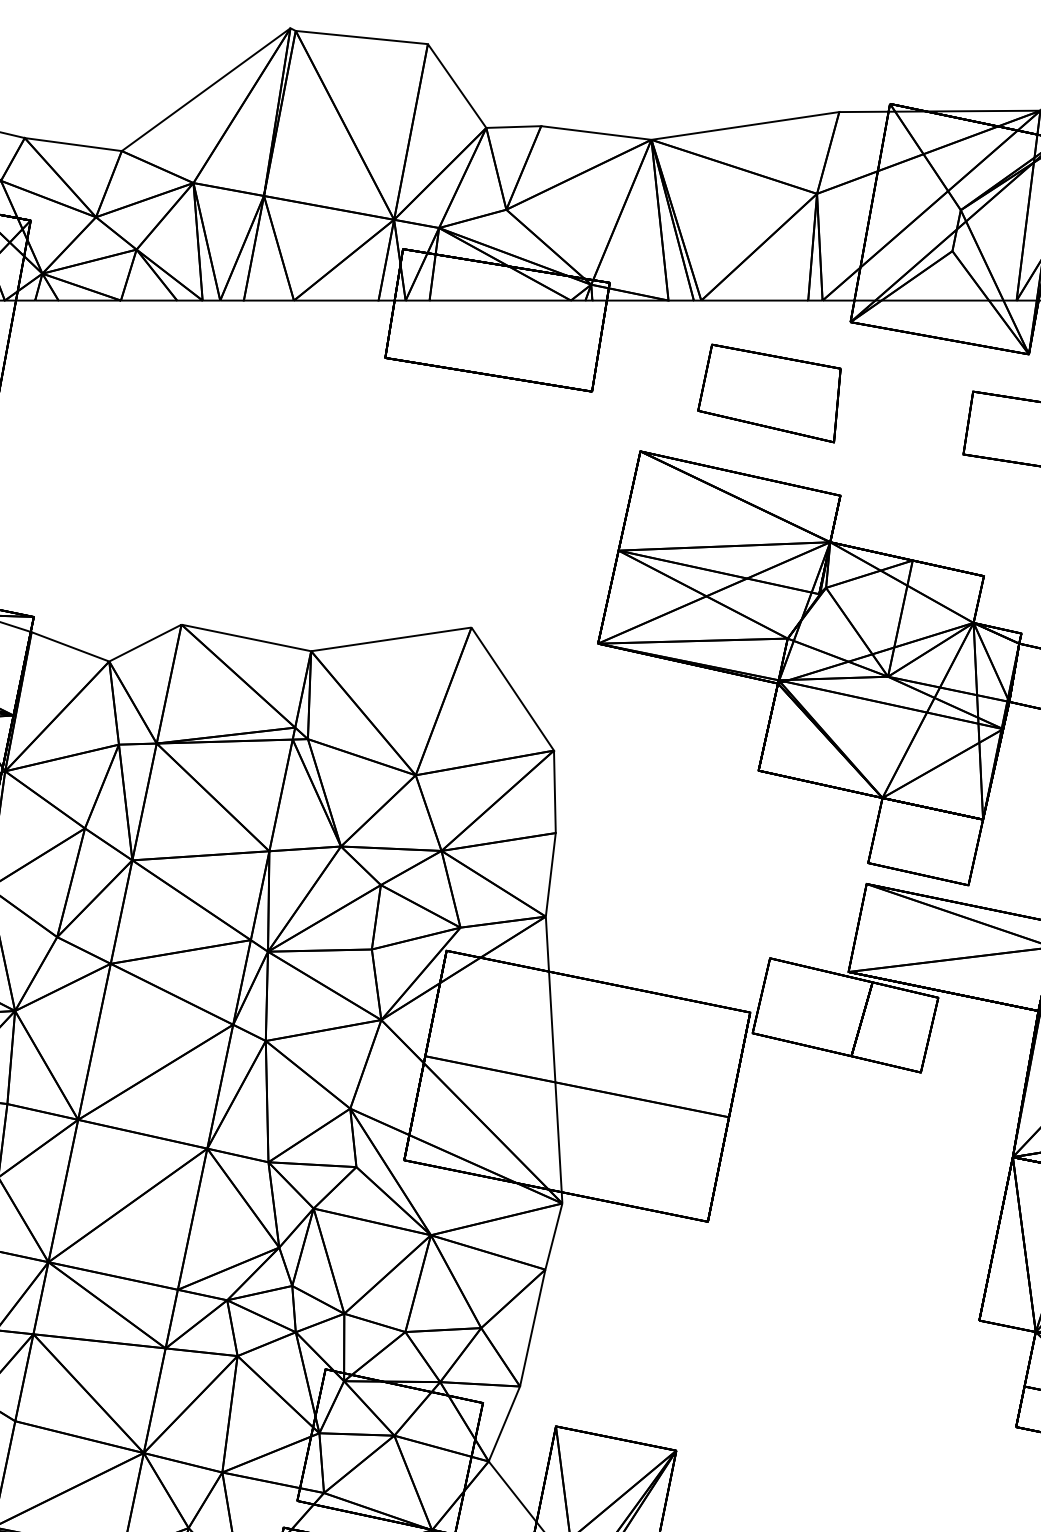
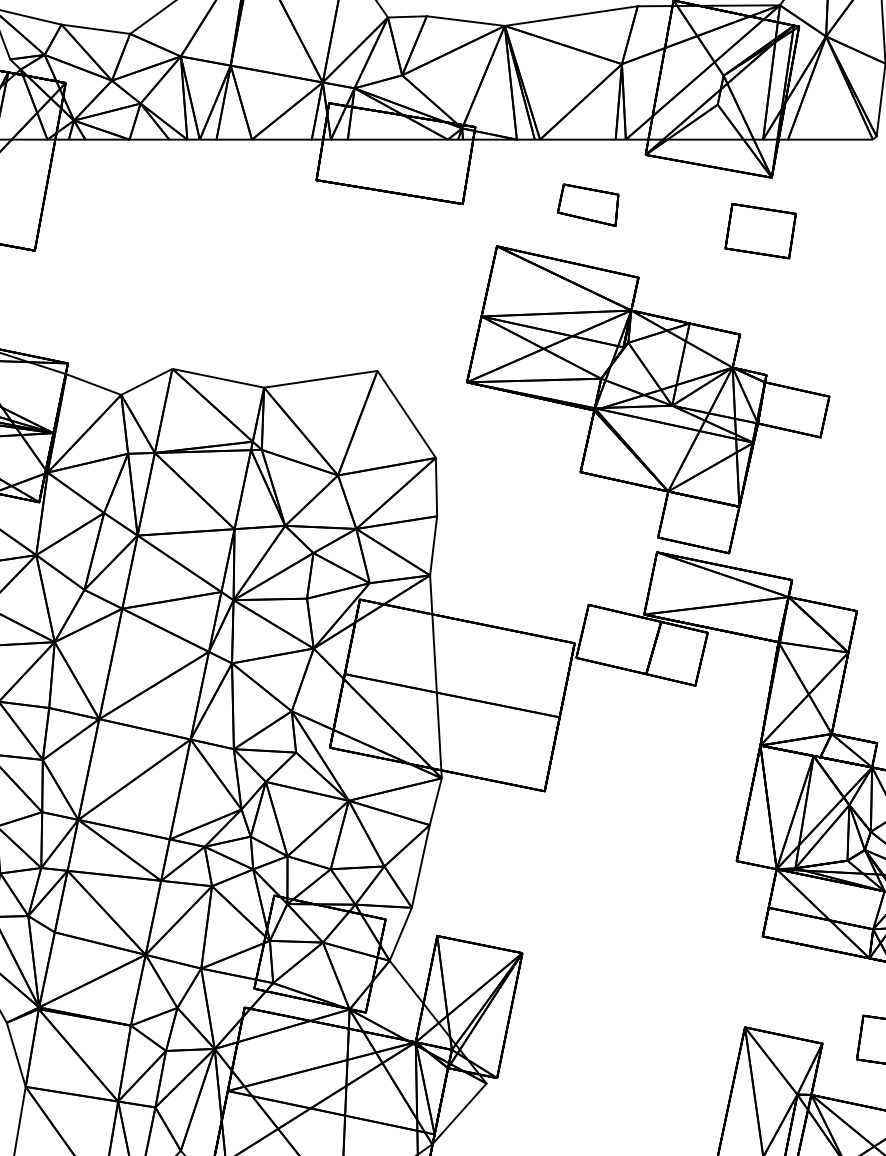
part: (768, 392) -> (587, 204), size x0.6

